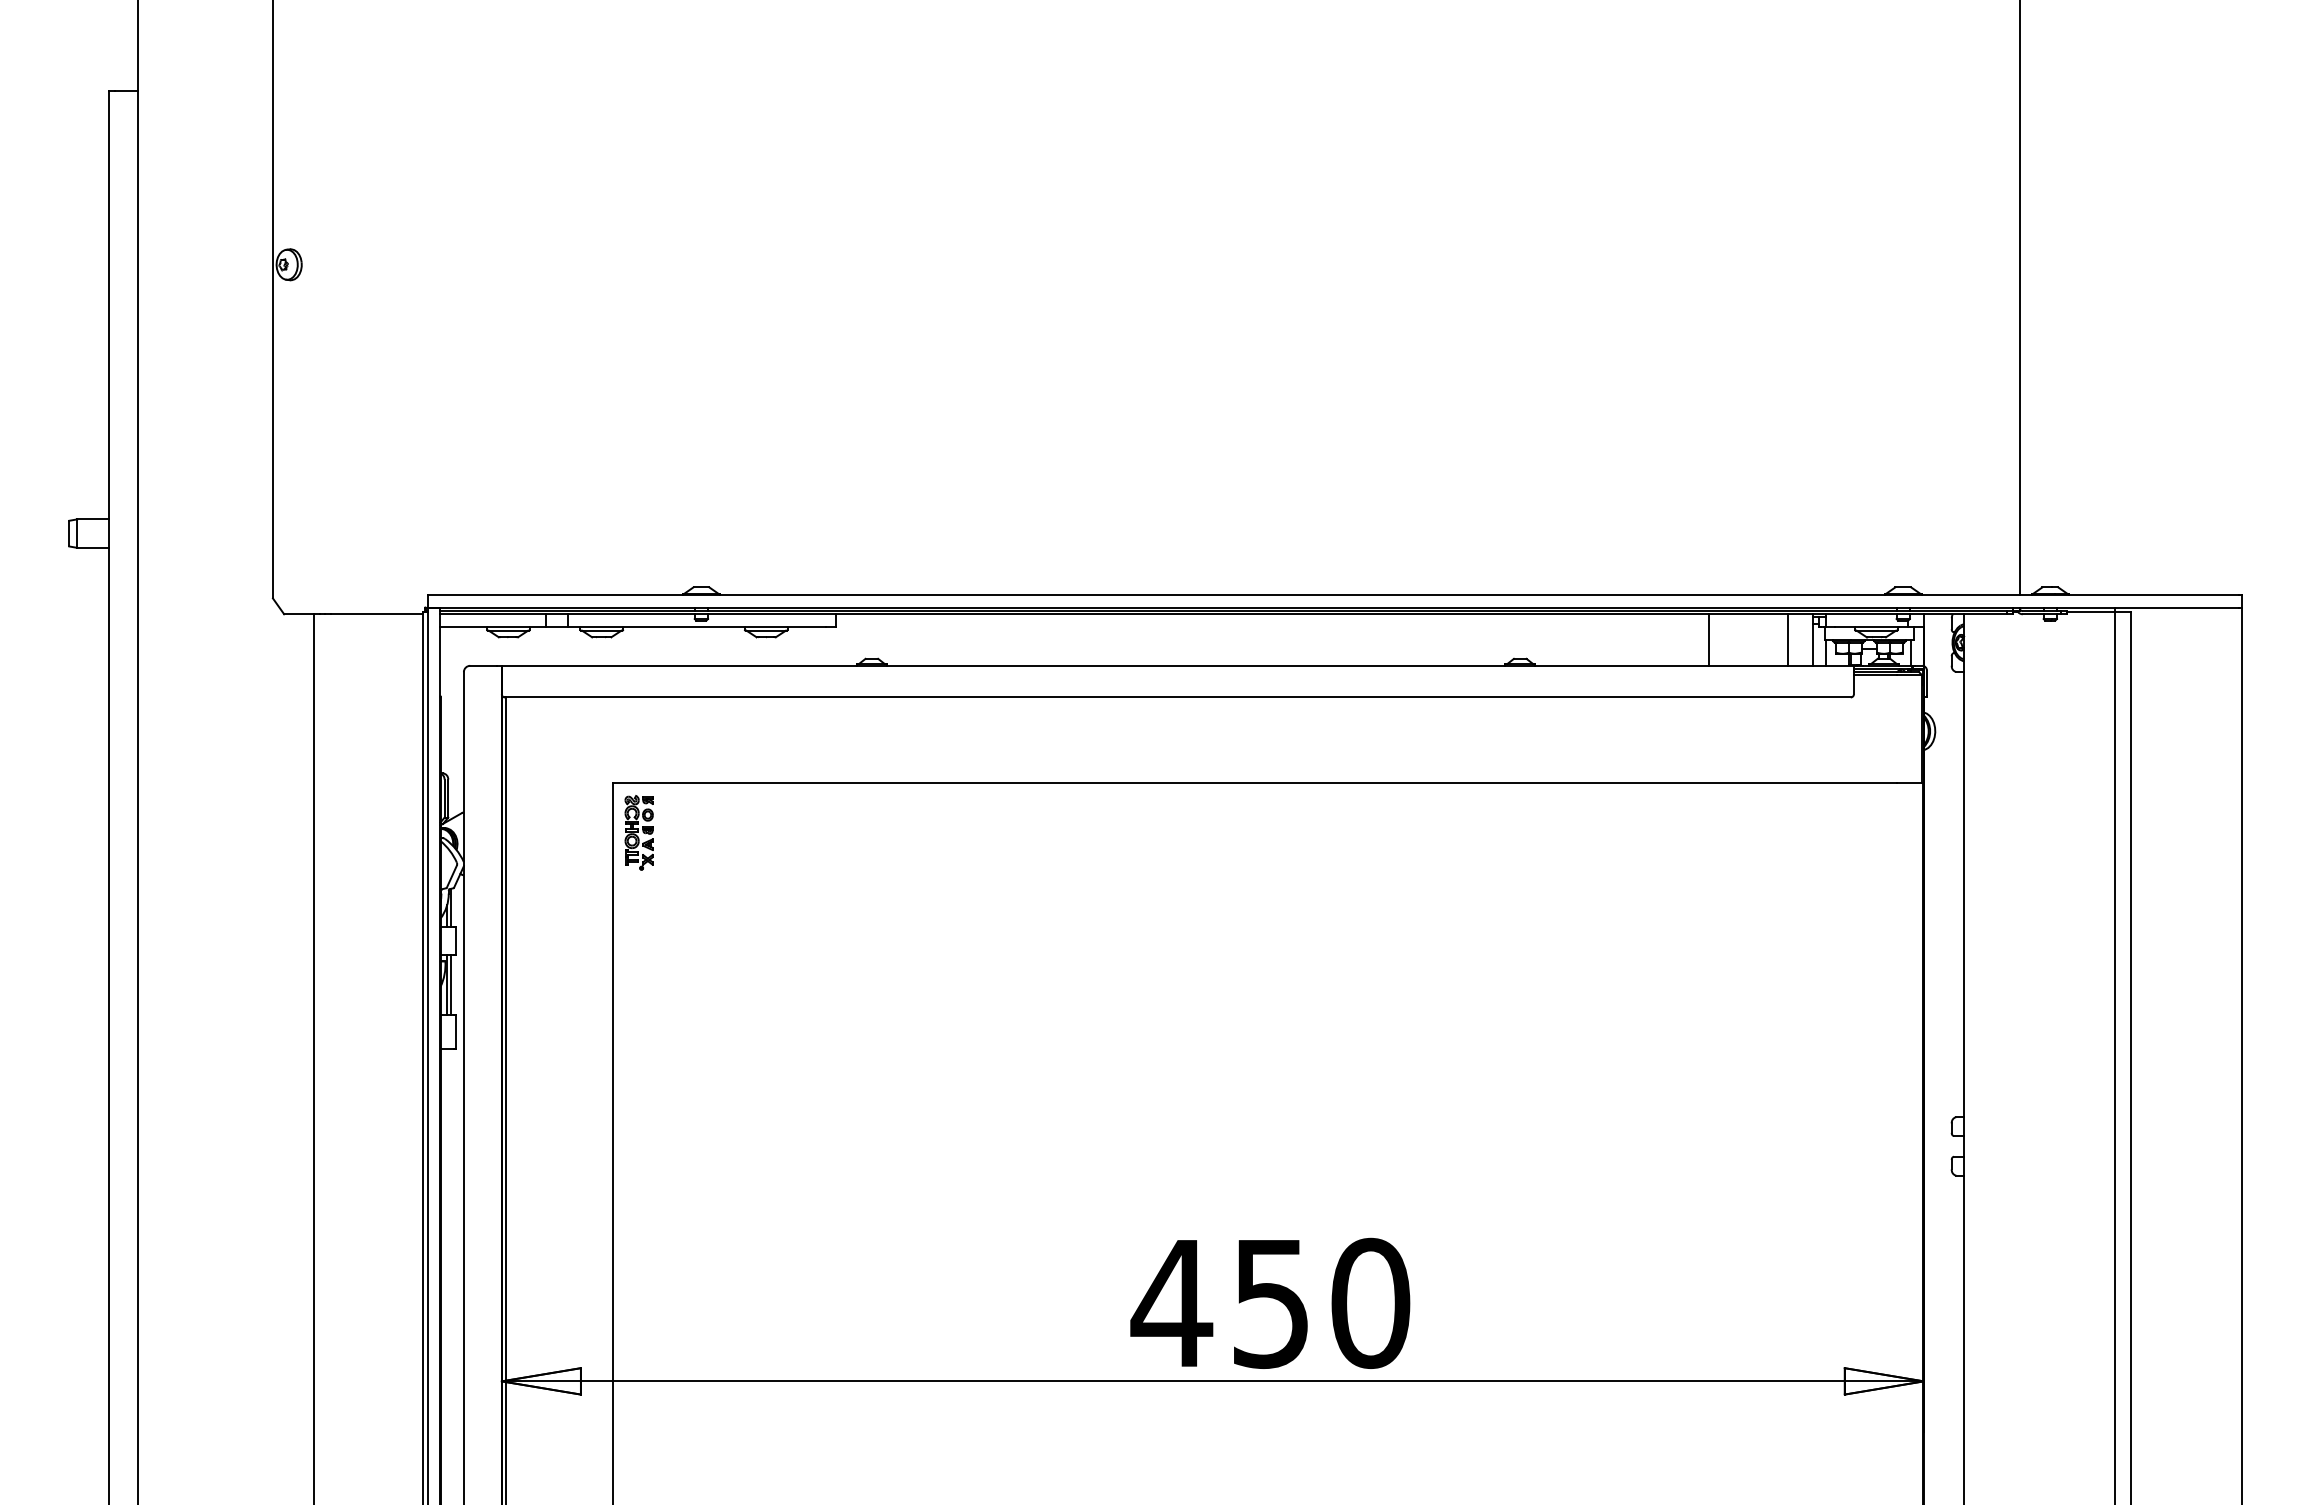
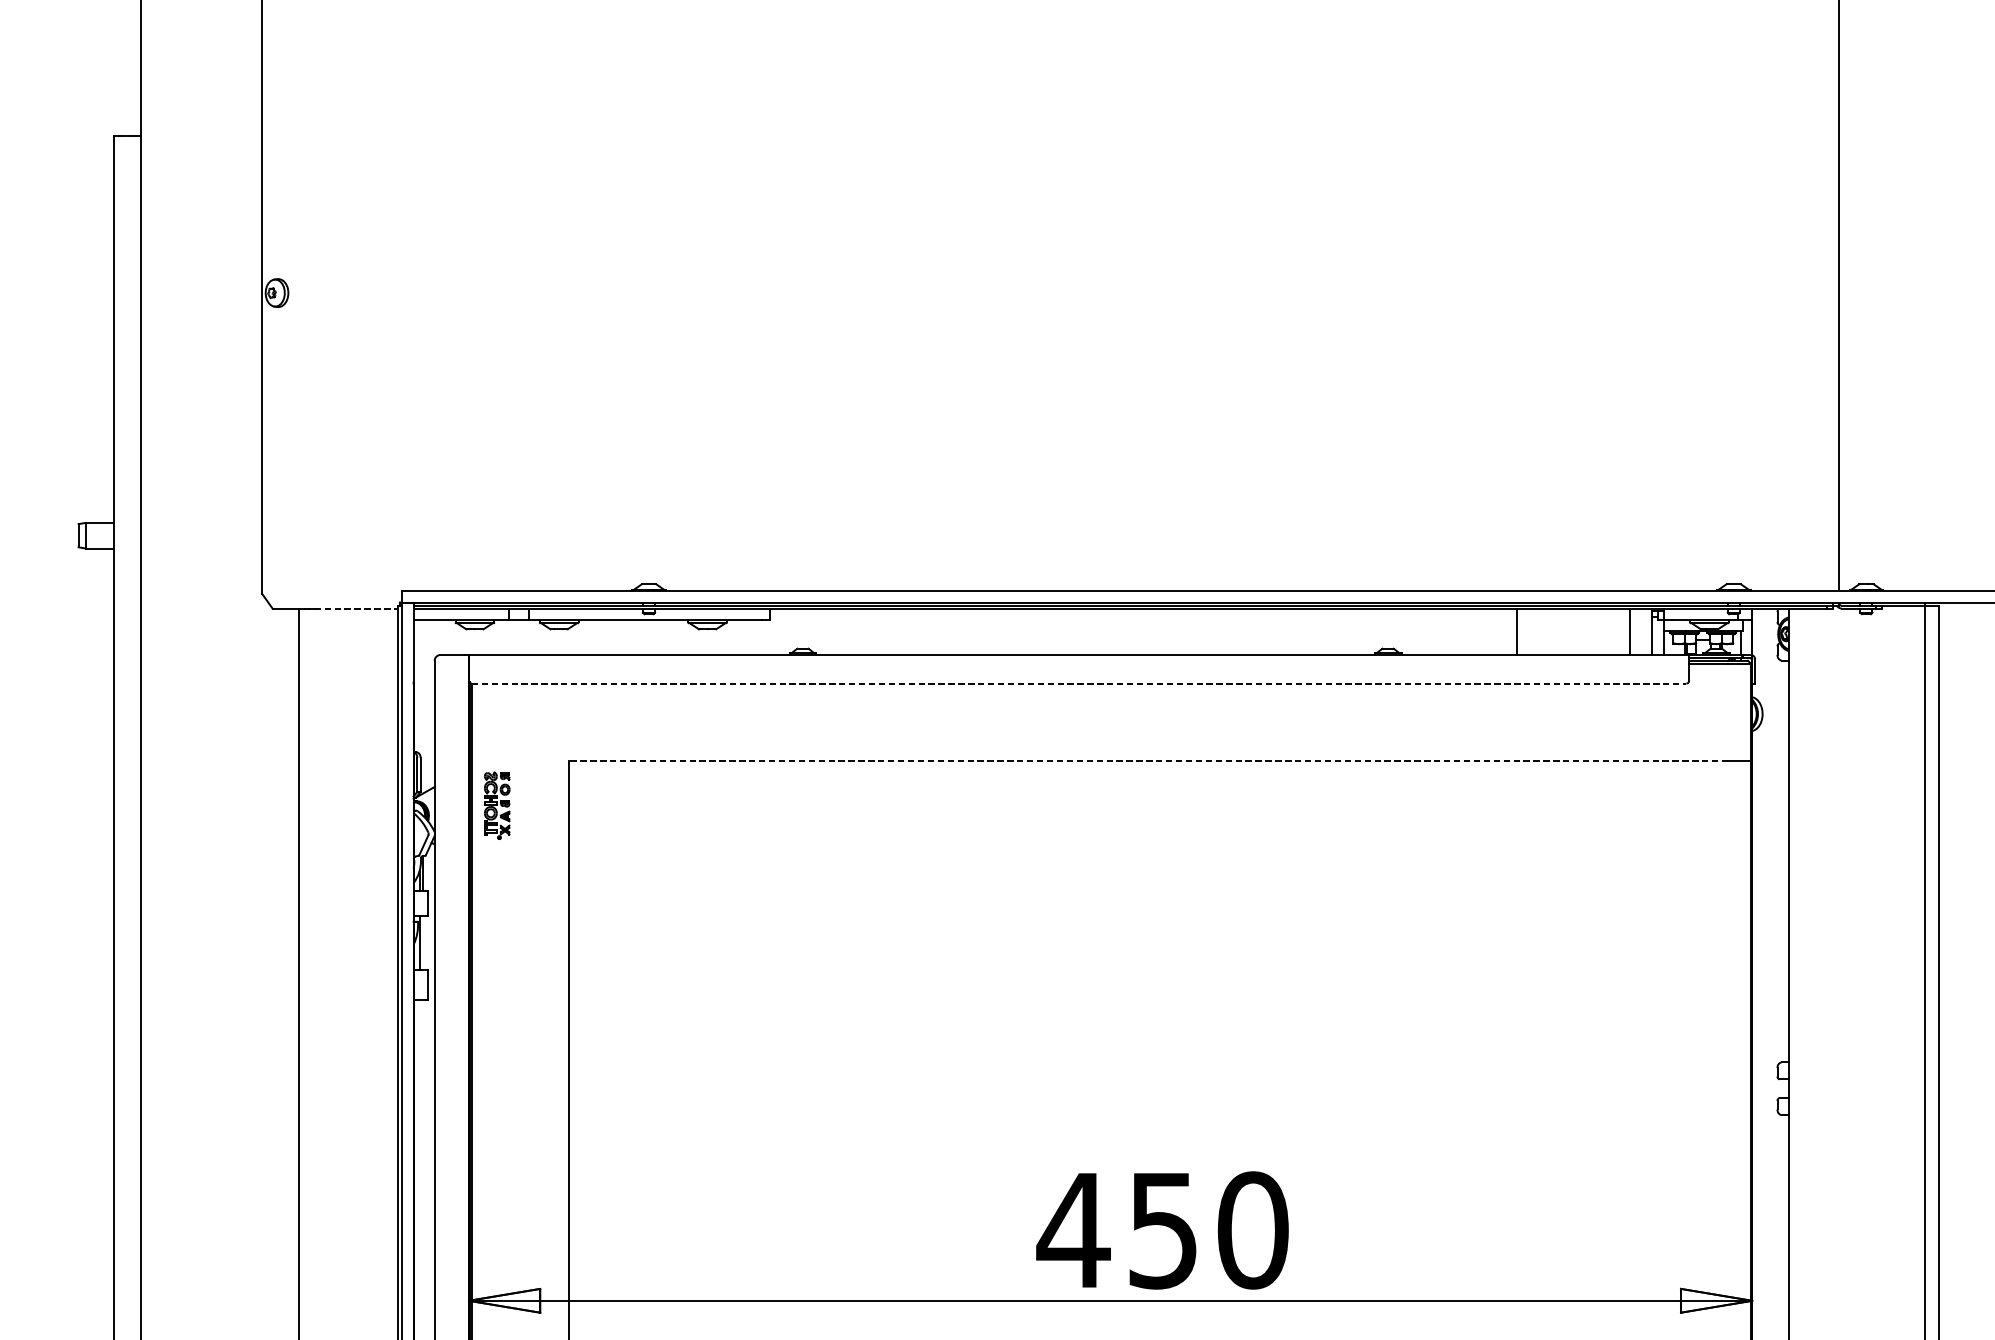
line: (377, 614) -> (356, 608), solid -> dashed
line: (1708, 639) -> (1516, 631), moved
line: (1177, 697) -> (1078, 683), solid -> dashed
line: (1254, 782) -> (1148, 760), solid -> dashed
part: (638, 832) -> (496, 805), moved
line: (450, 985) -> (422, 943), removed

